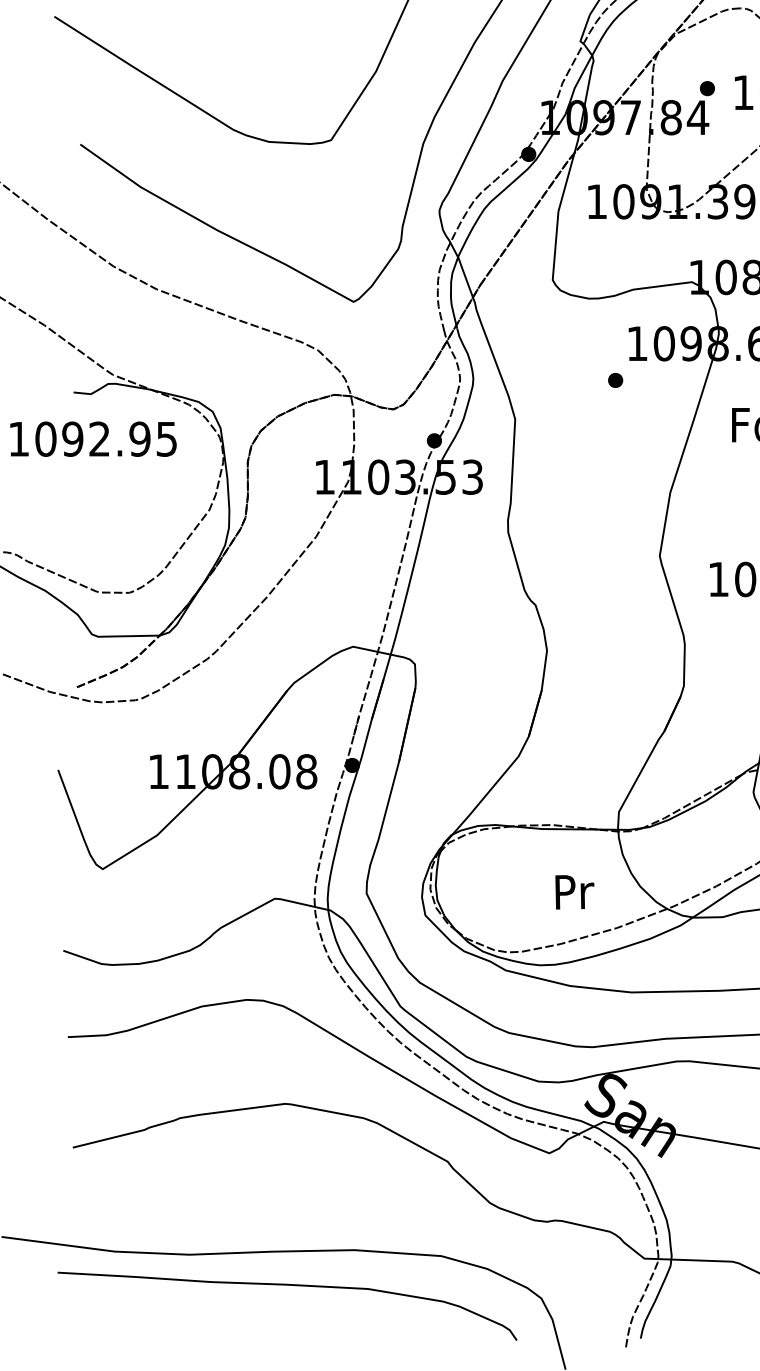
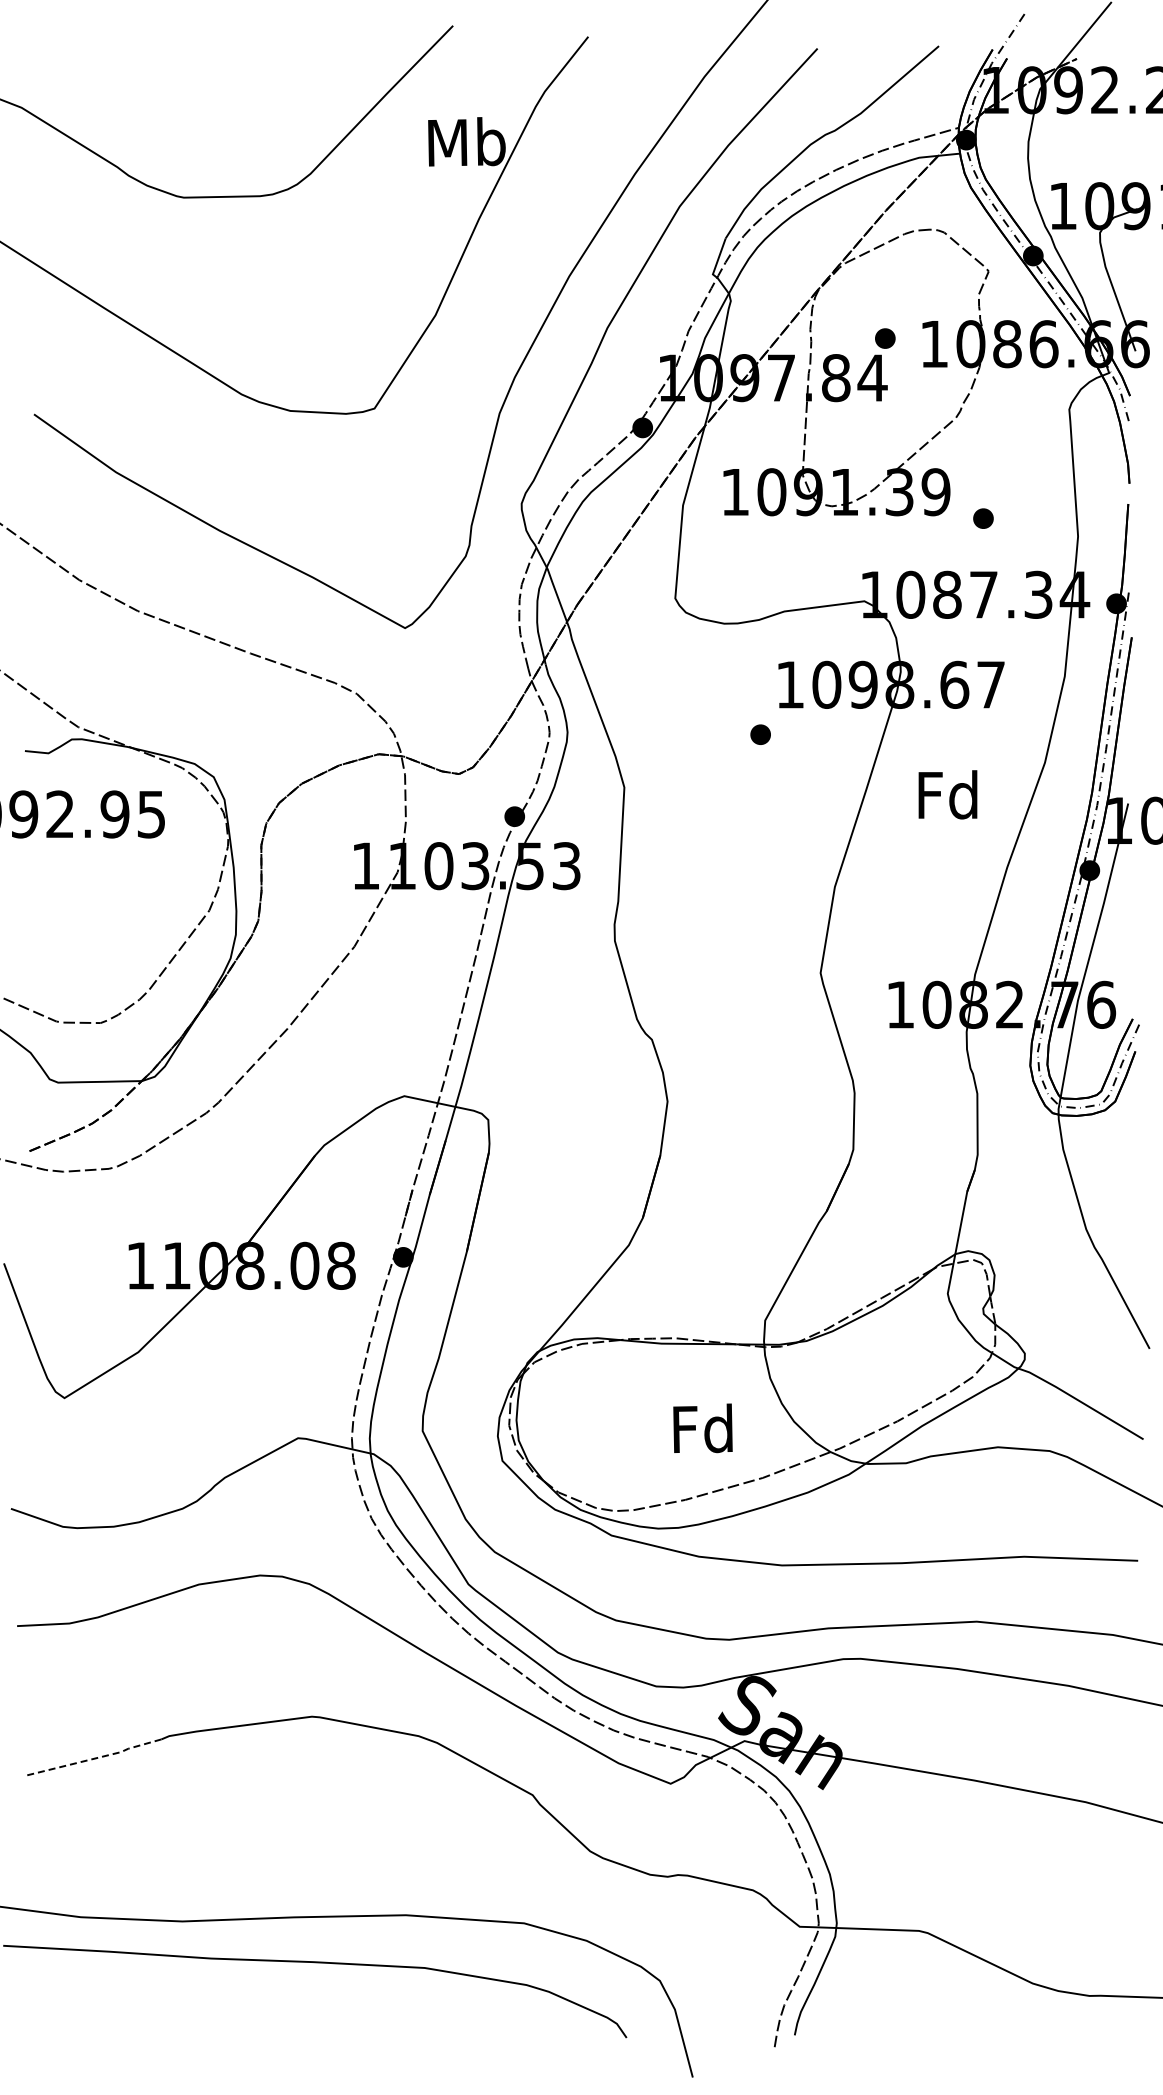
text: (572, 891) -> (702, 1428), Pr -> Fd
line: (124, 1134) -> (94, 1758), solid -> dashed

